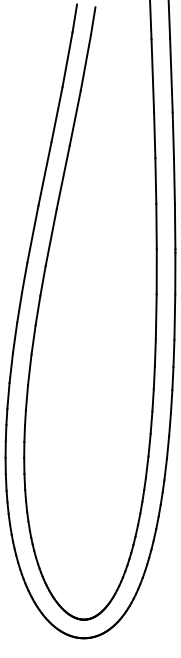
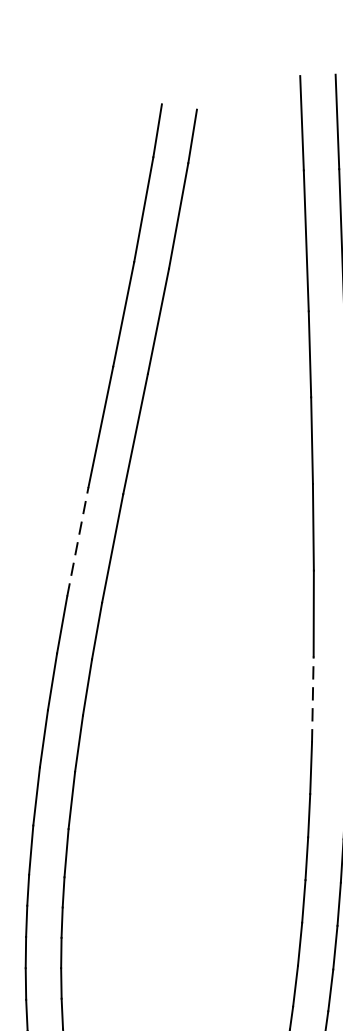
line: (33, 233) -> (78, 540), solid -> dashed
line: (156, 316) -> (313, 698), solid -> dashed

